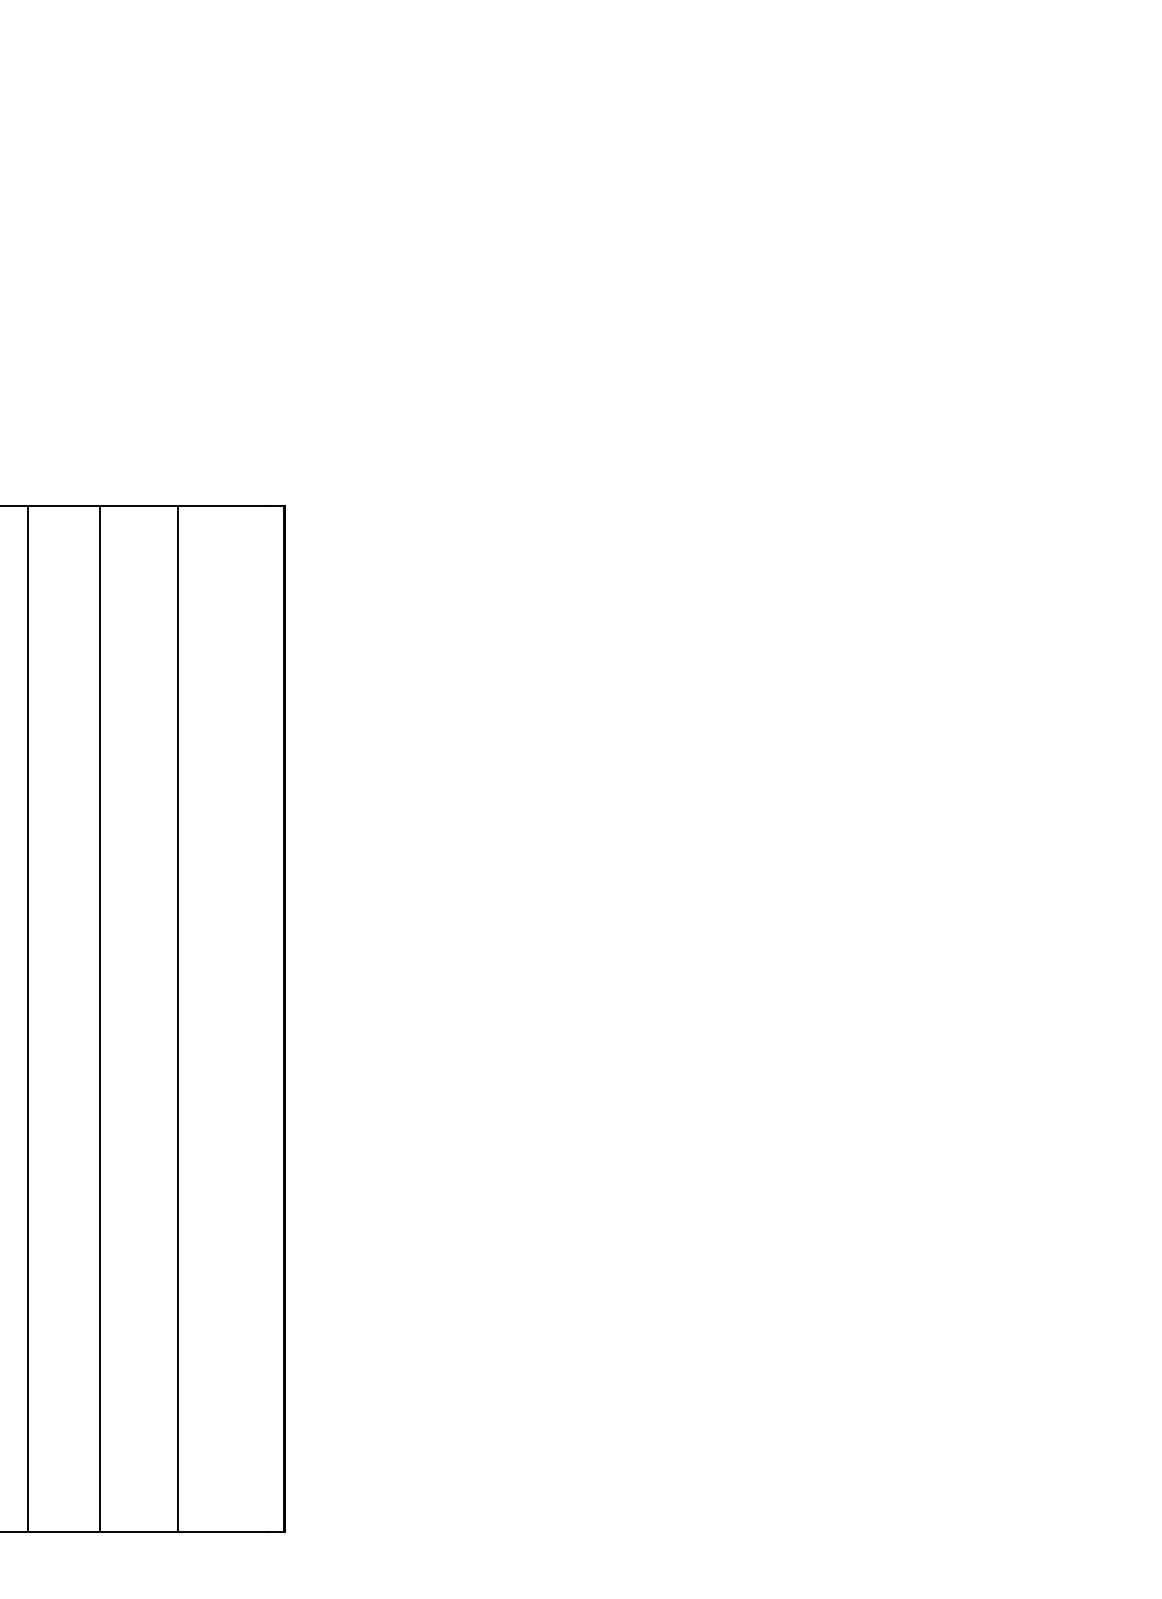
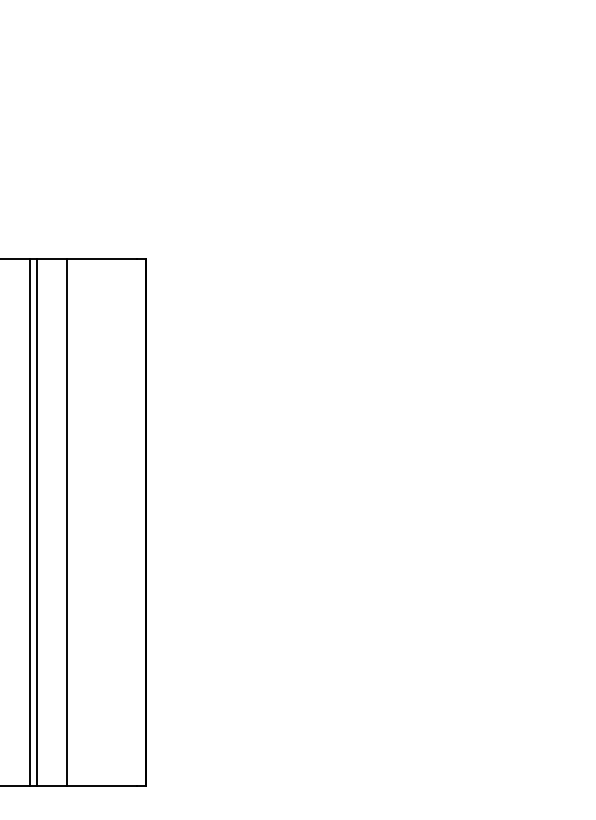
line: (28, 1018) -> (36, 522), moved
line: (100, 1018) -> (30, 522), moved
line: (178, 1018) -> (67, 522), moved

